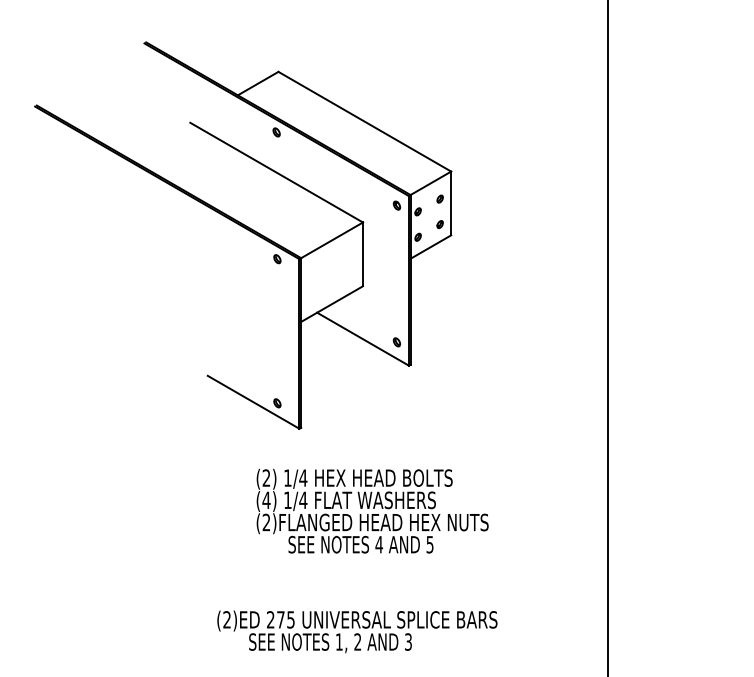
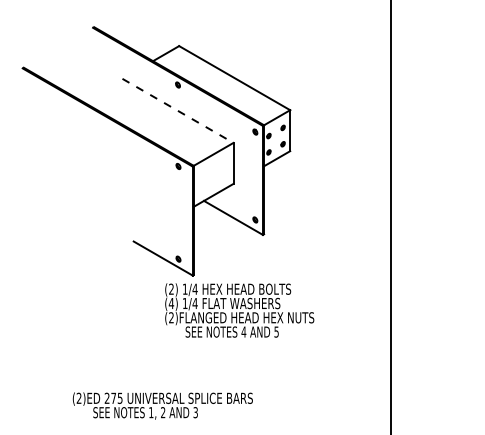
line: (277, 173) -> (178, 111), solid -> dashed
text: (372, 511) -> (239, 310), moved
text: (356, 630) -> (162, 405), moved

